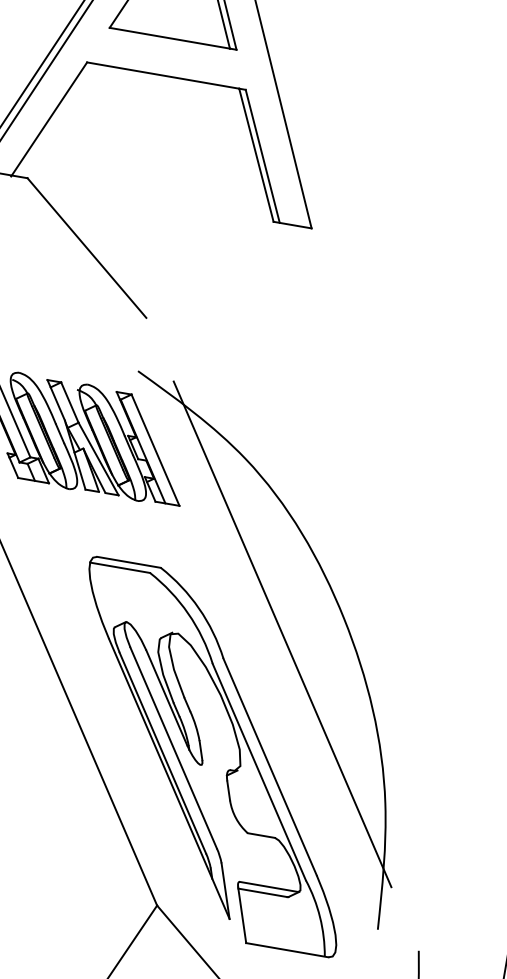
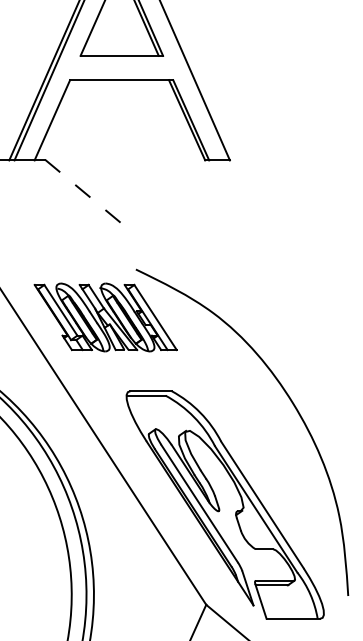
line: (87, 248) -> (90, 197), solid -> dashed
line: (282, 633) -> (255, 419), removed

